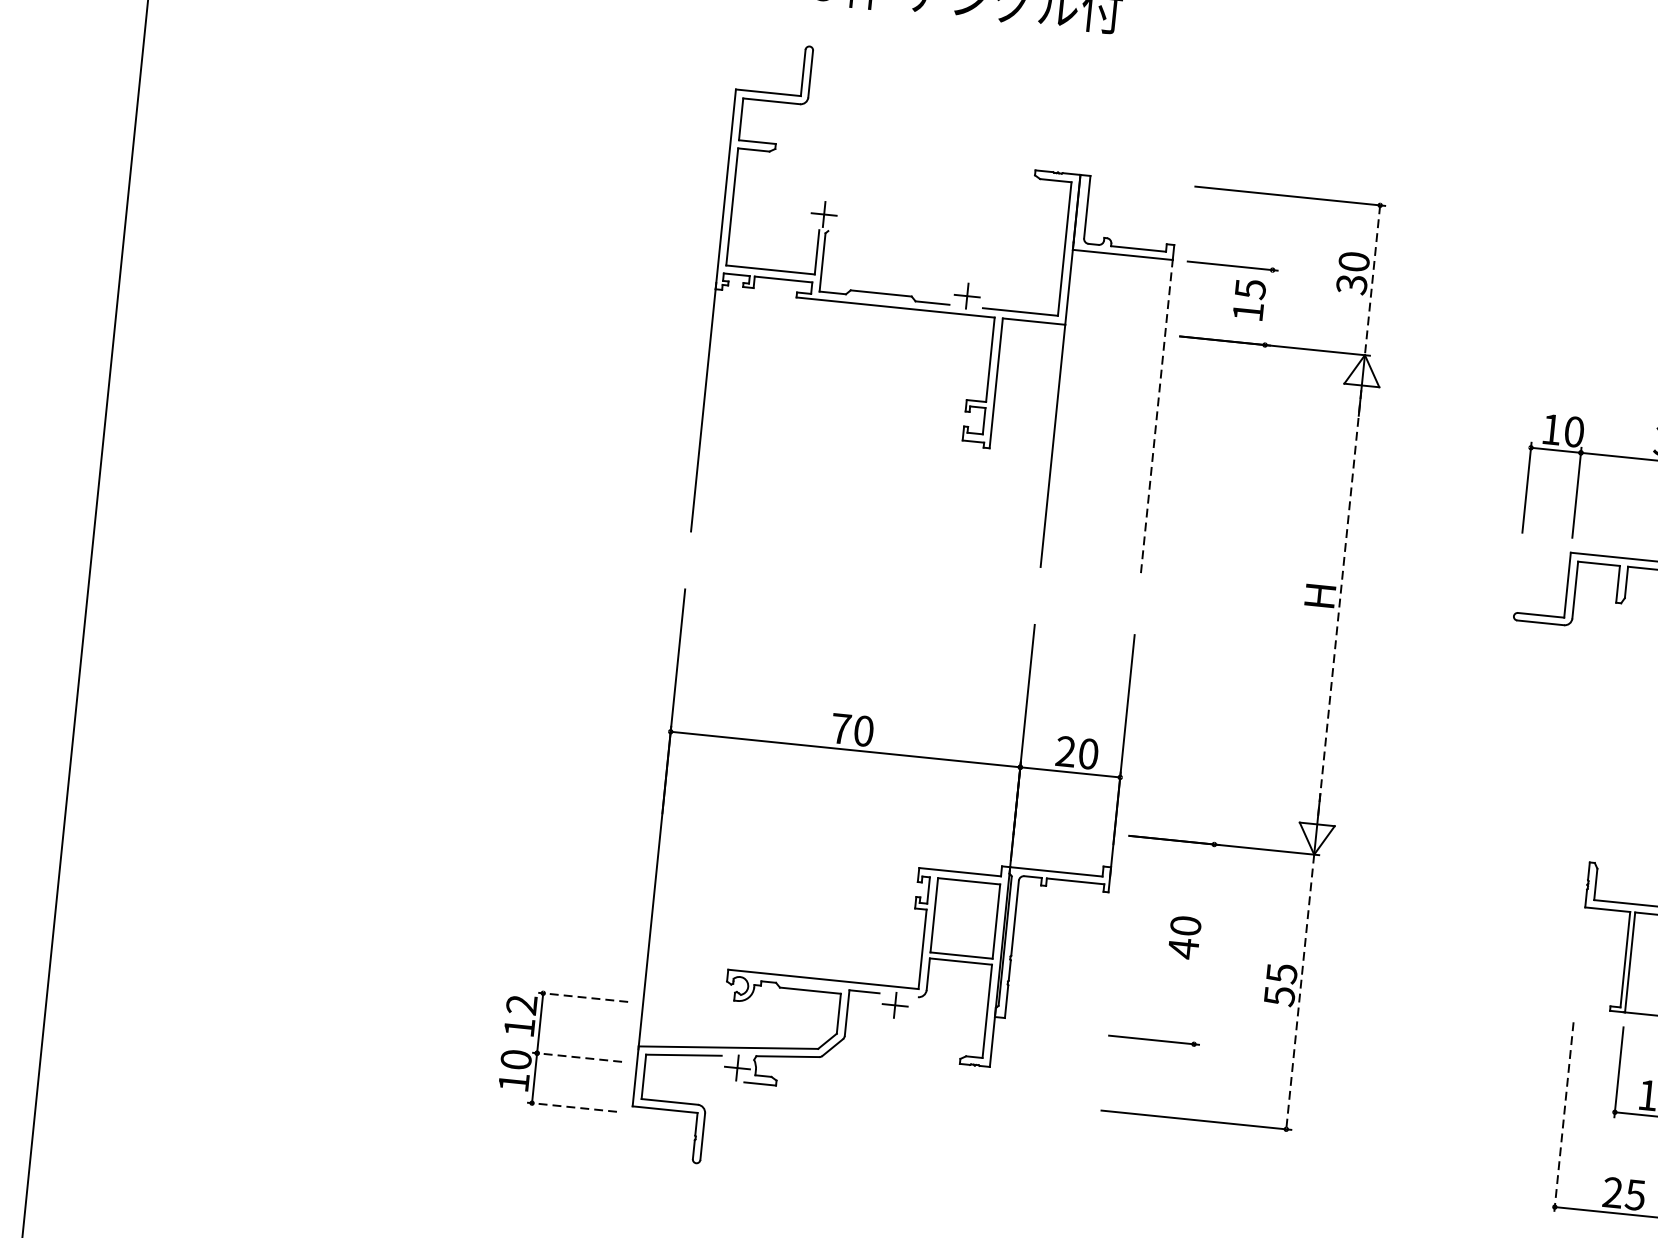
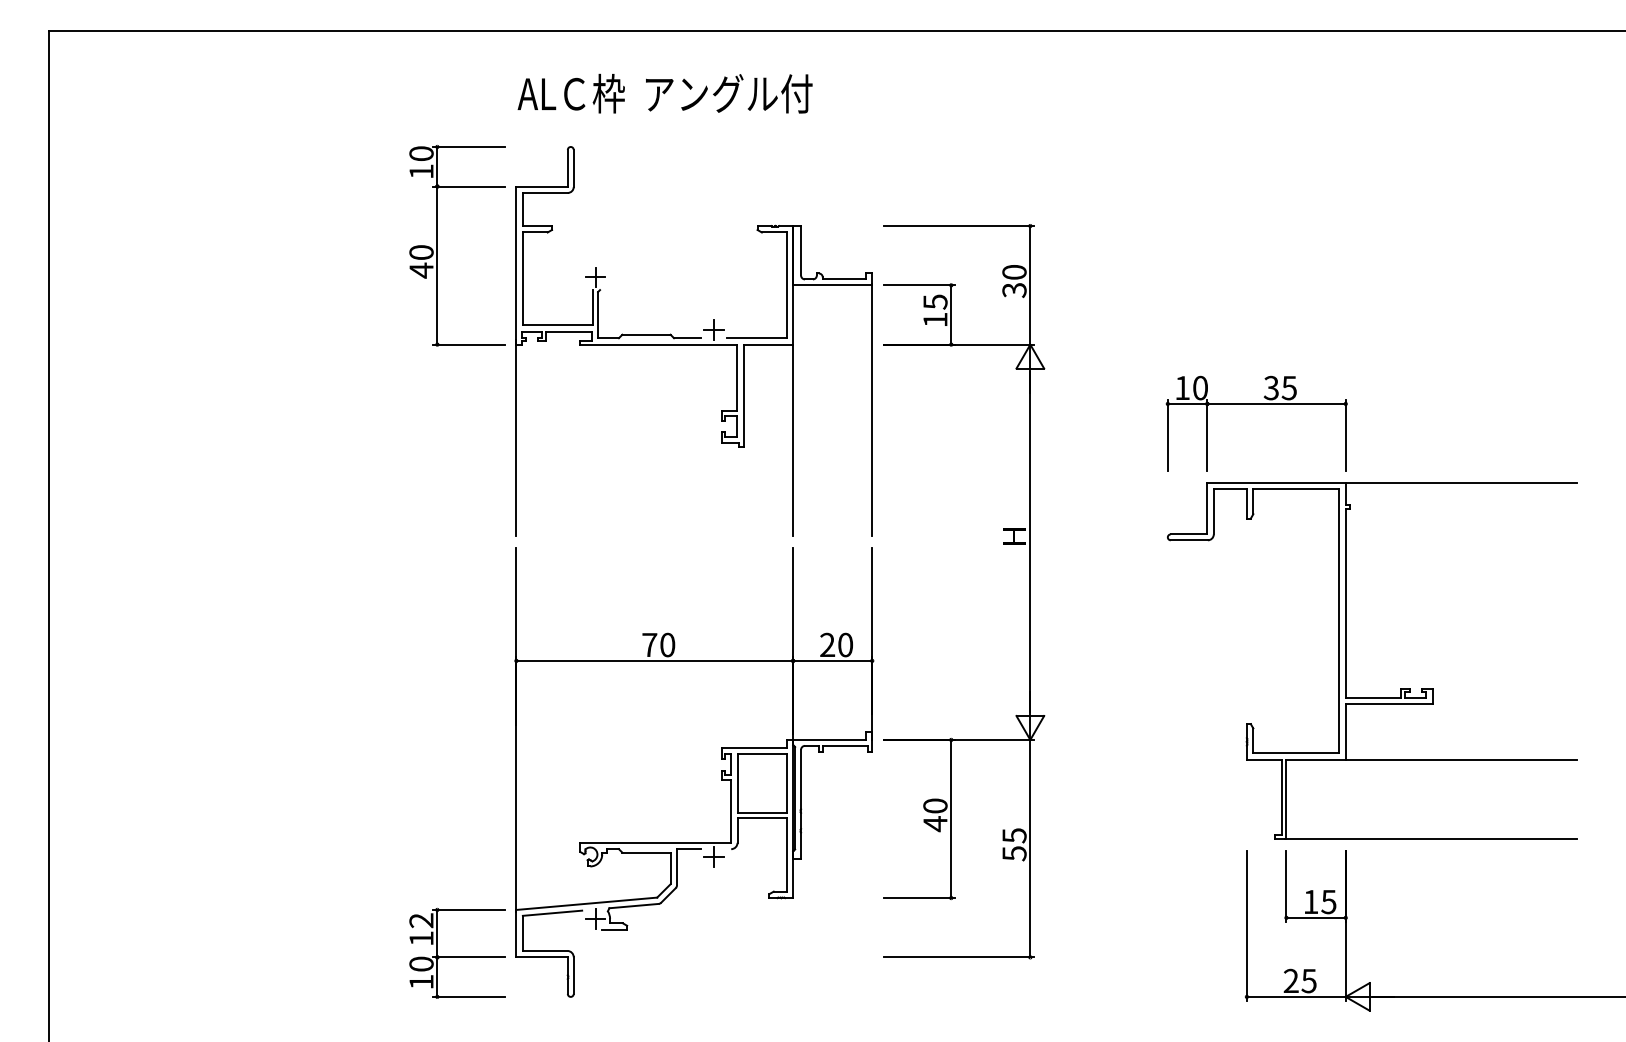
part: (628, 153) -> (437, 245), added
line: (1372, 280) -> (1030, 285), dashed -> solid
line: (1269, 307) -> (951, 314), added
line: (1157, 418) -> (872, 410), dashed -> solid
line: (1339, 605) -> (1030, 542), dashed -> solid
part: (881, 895) -> (694, 772), moved
line: (1204, 943) -> (951, 818), added
line: (1300, 991) -> (1030, 848), dashed -> solid
line: (582, 996) -> (468, 909), dashed -> solid
line: (576, 1057) -> (468, 957), dashed -> solid
line: (571, 1106) -> (468, 996), dashed -> solid
line: (1563, 1118) -> (1246, 926), dashed -> solid

